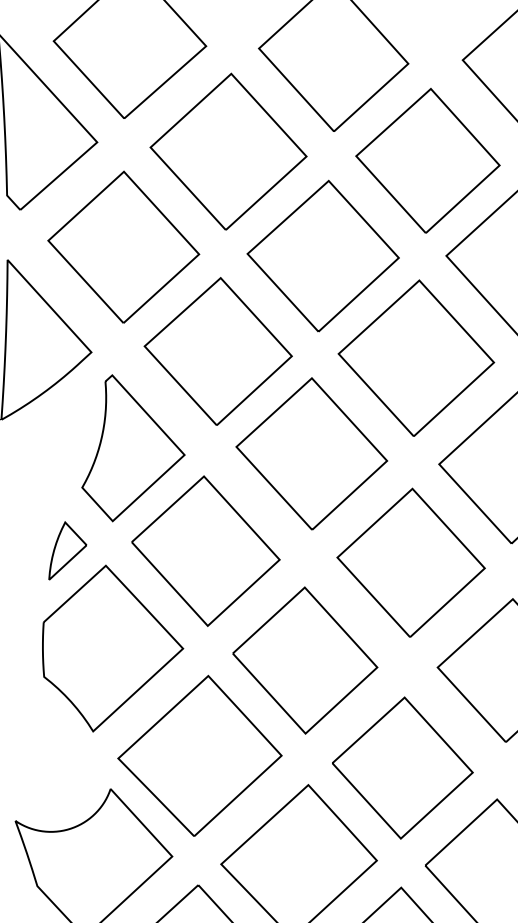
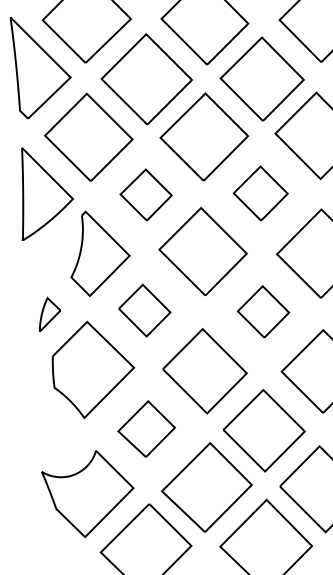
part: (216, 350) -> (145, 194), size x0.6
part: (415, 358) -> (260, 193), size x0.6
part: (205, 550) -> (144, 310), size x0.6
part: (67, 551) -> (49, 314), moved
part: (411, 562) -> (263, 311), size x0.6
part: (199, 754) -> (146, 428), size x0.6

